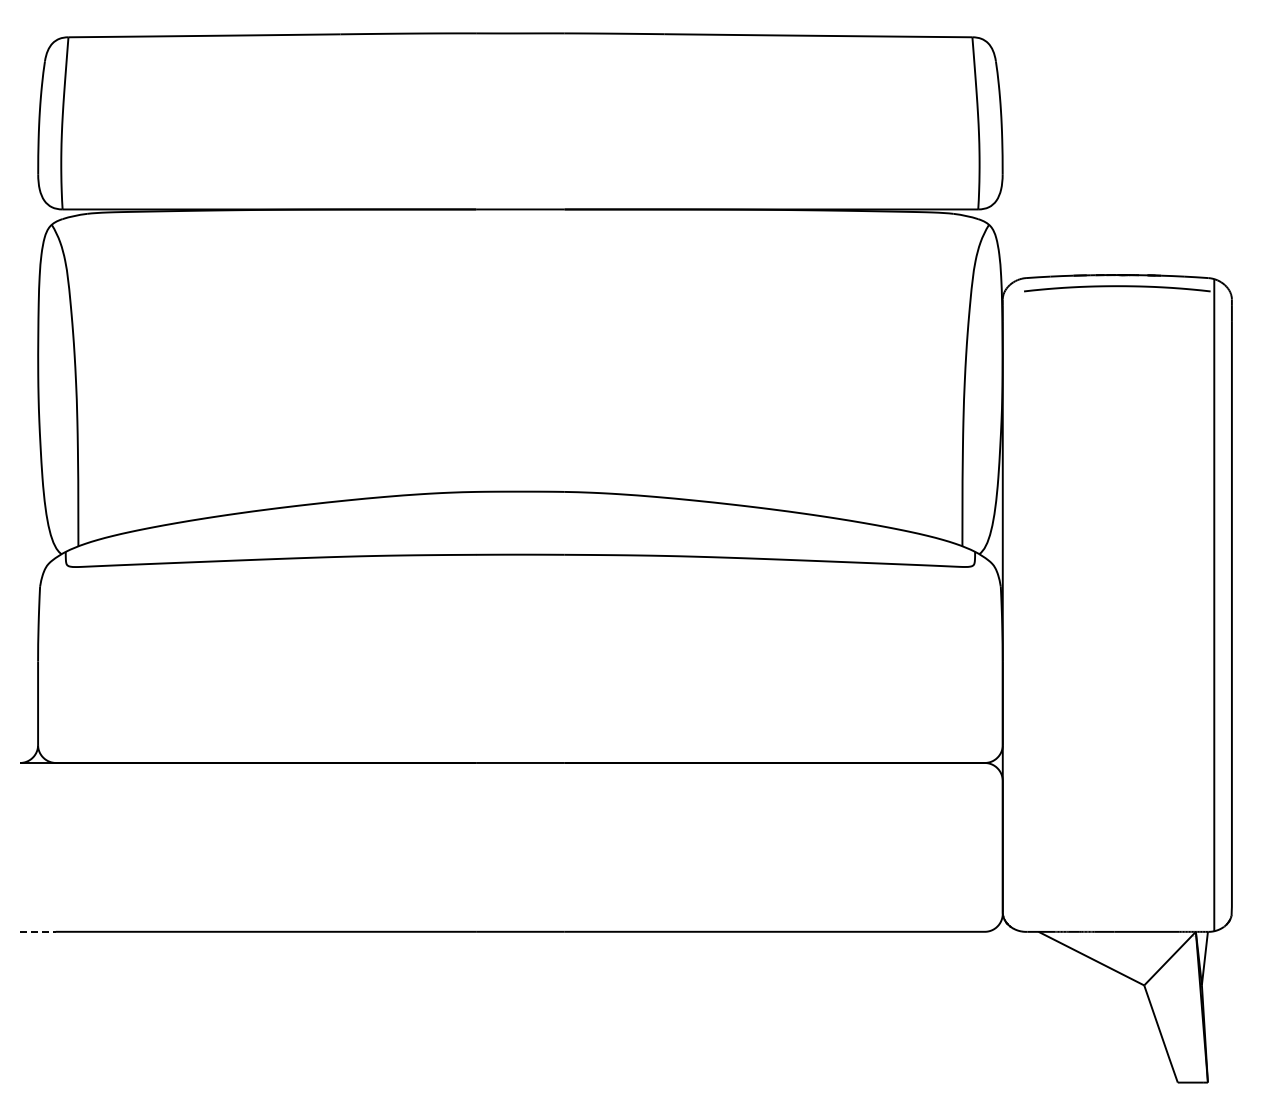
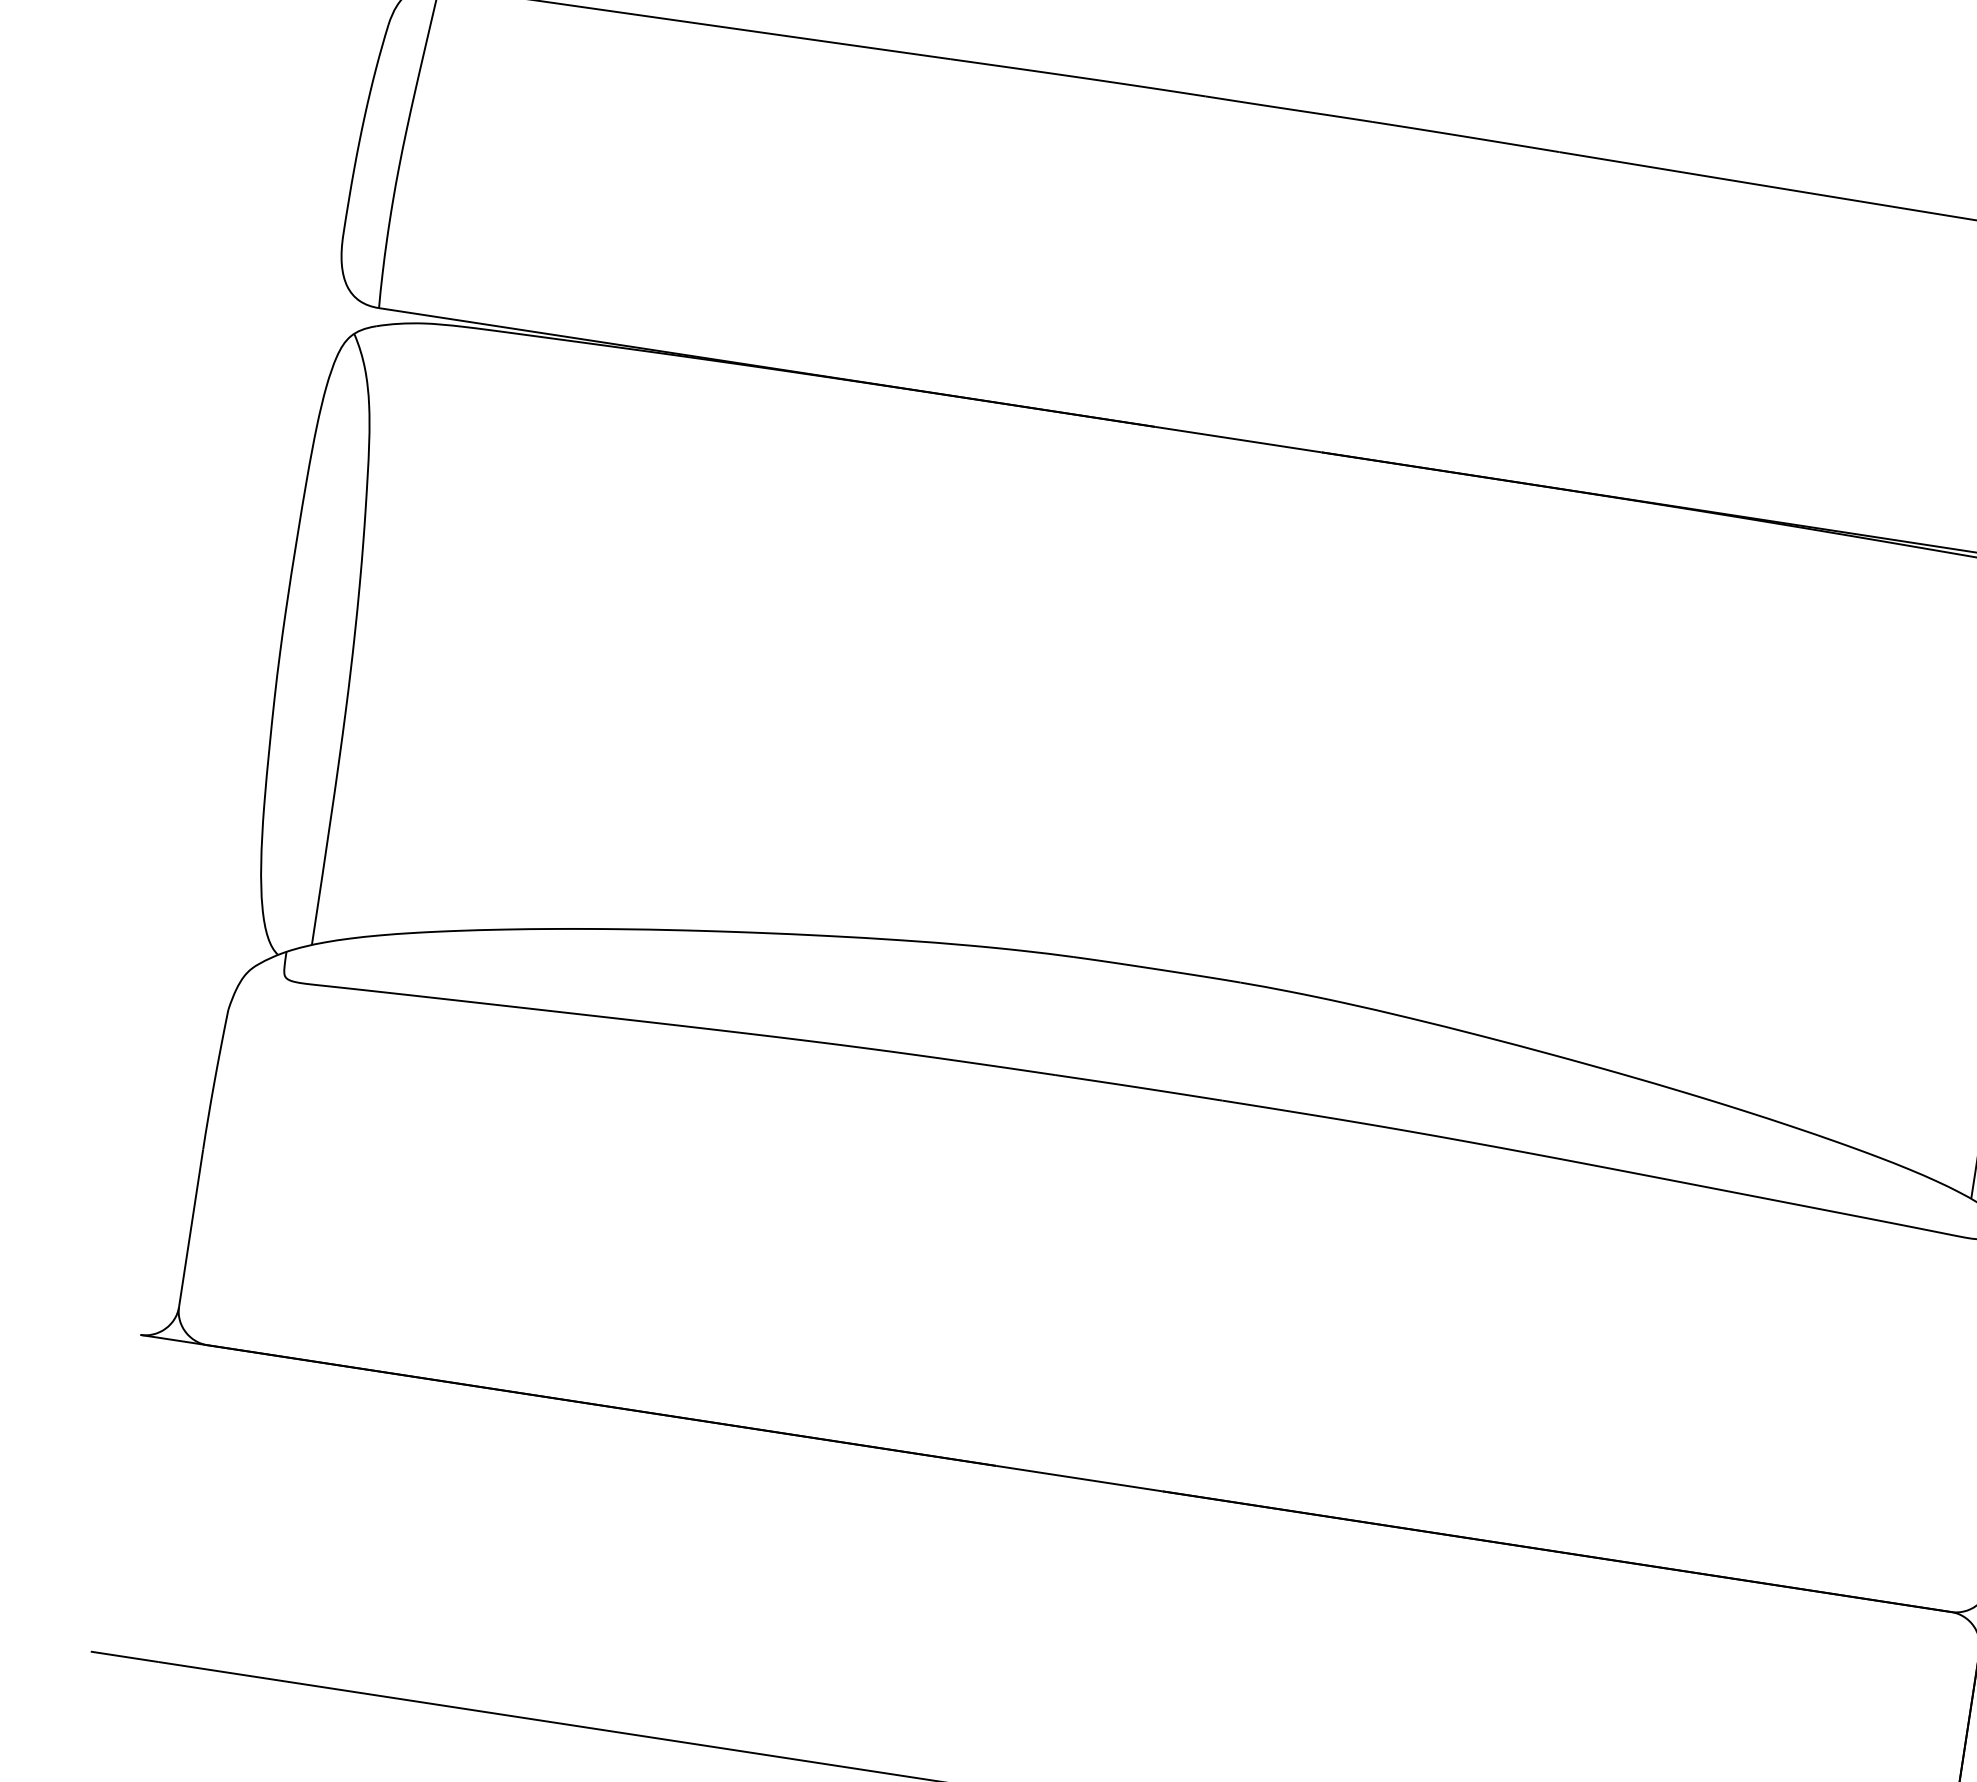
line: (38, 931) -> (126, 1656), dashed -> solid

